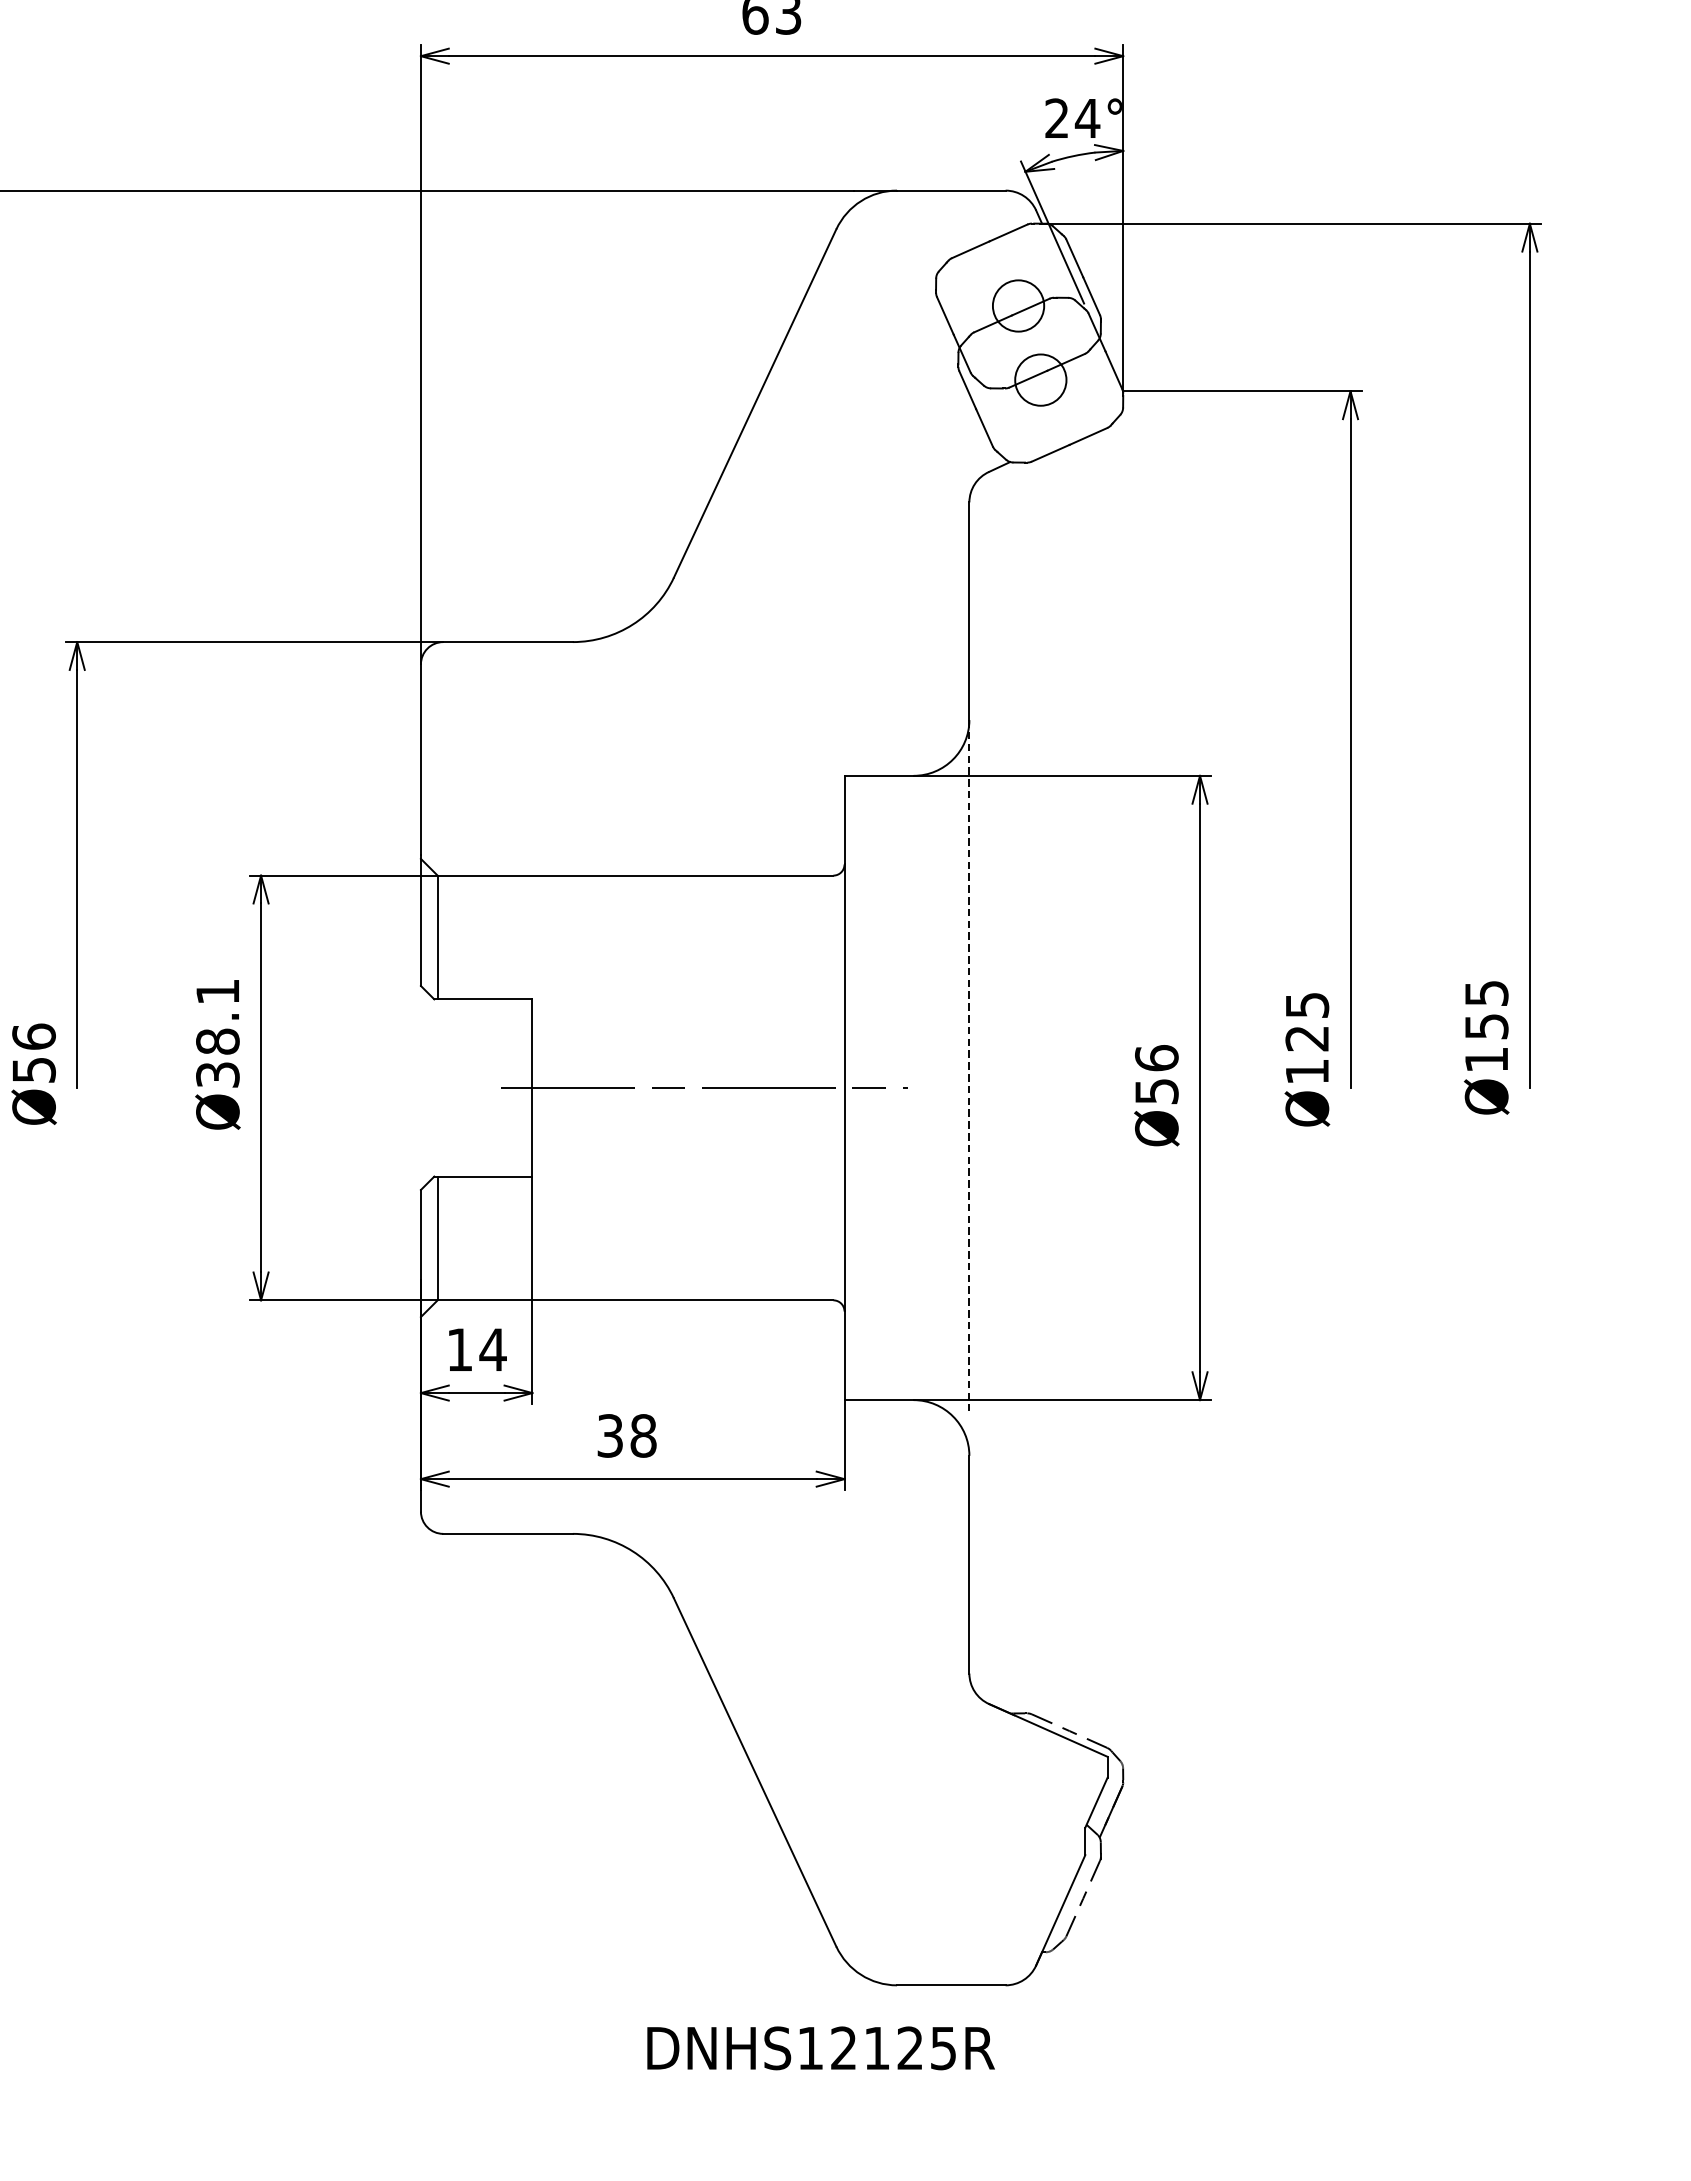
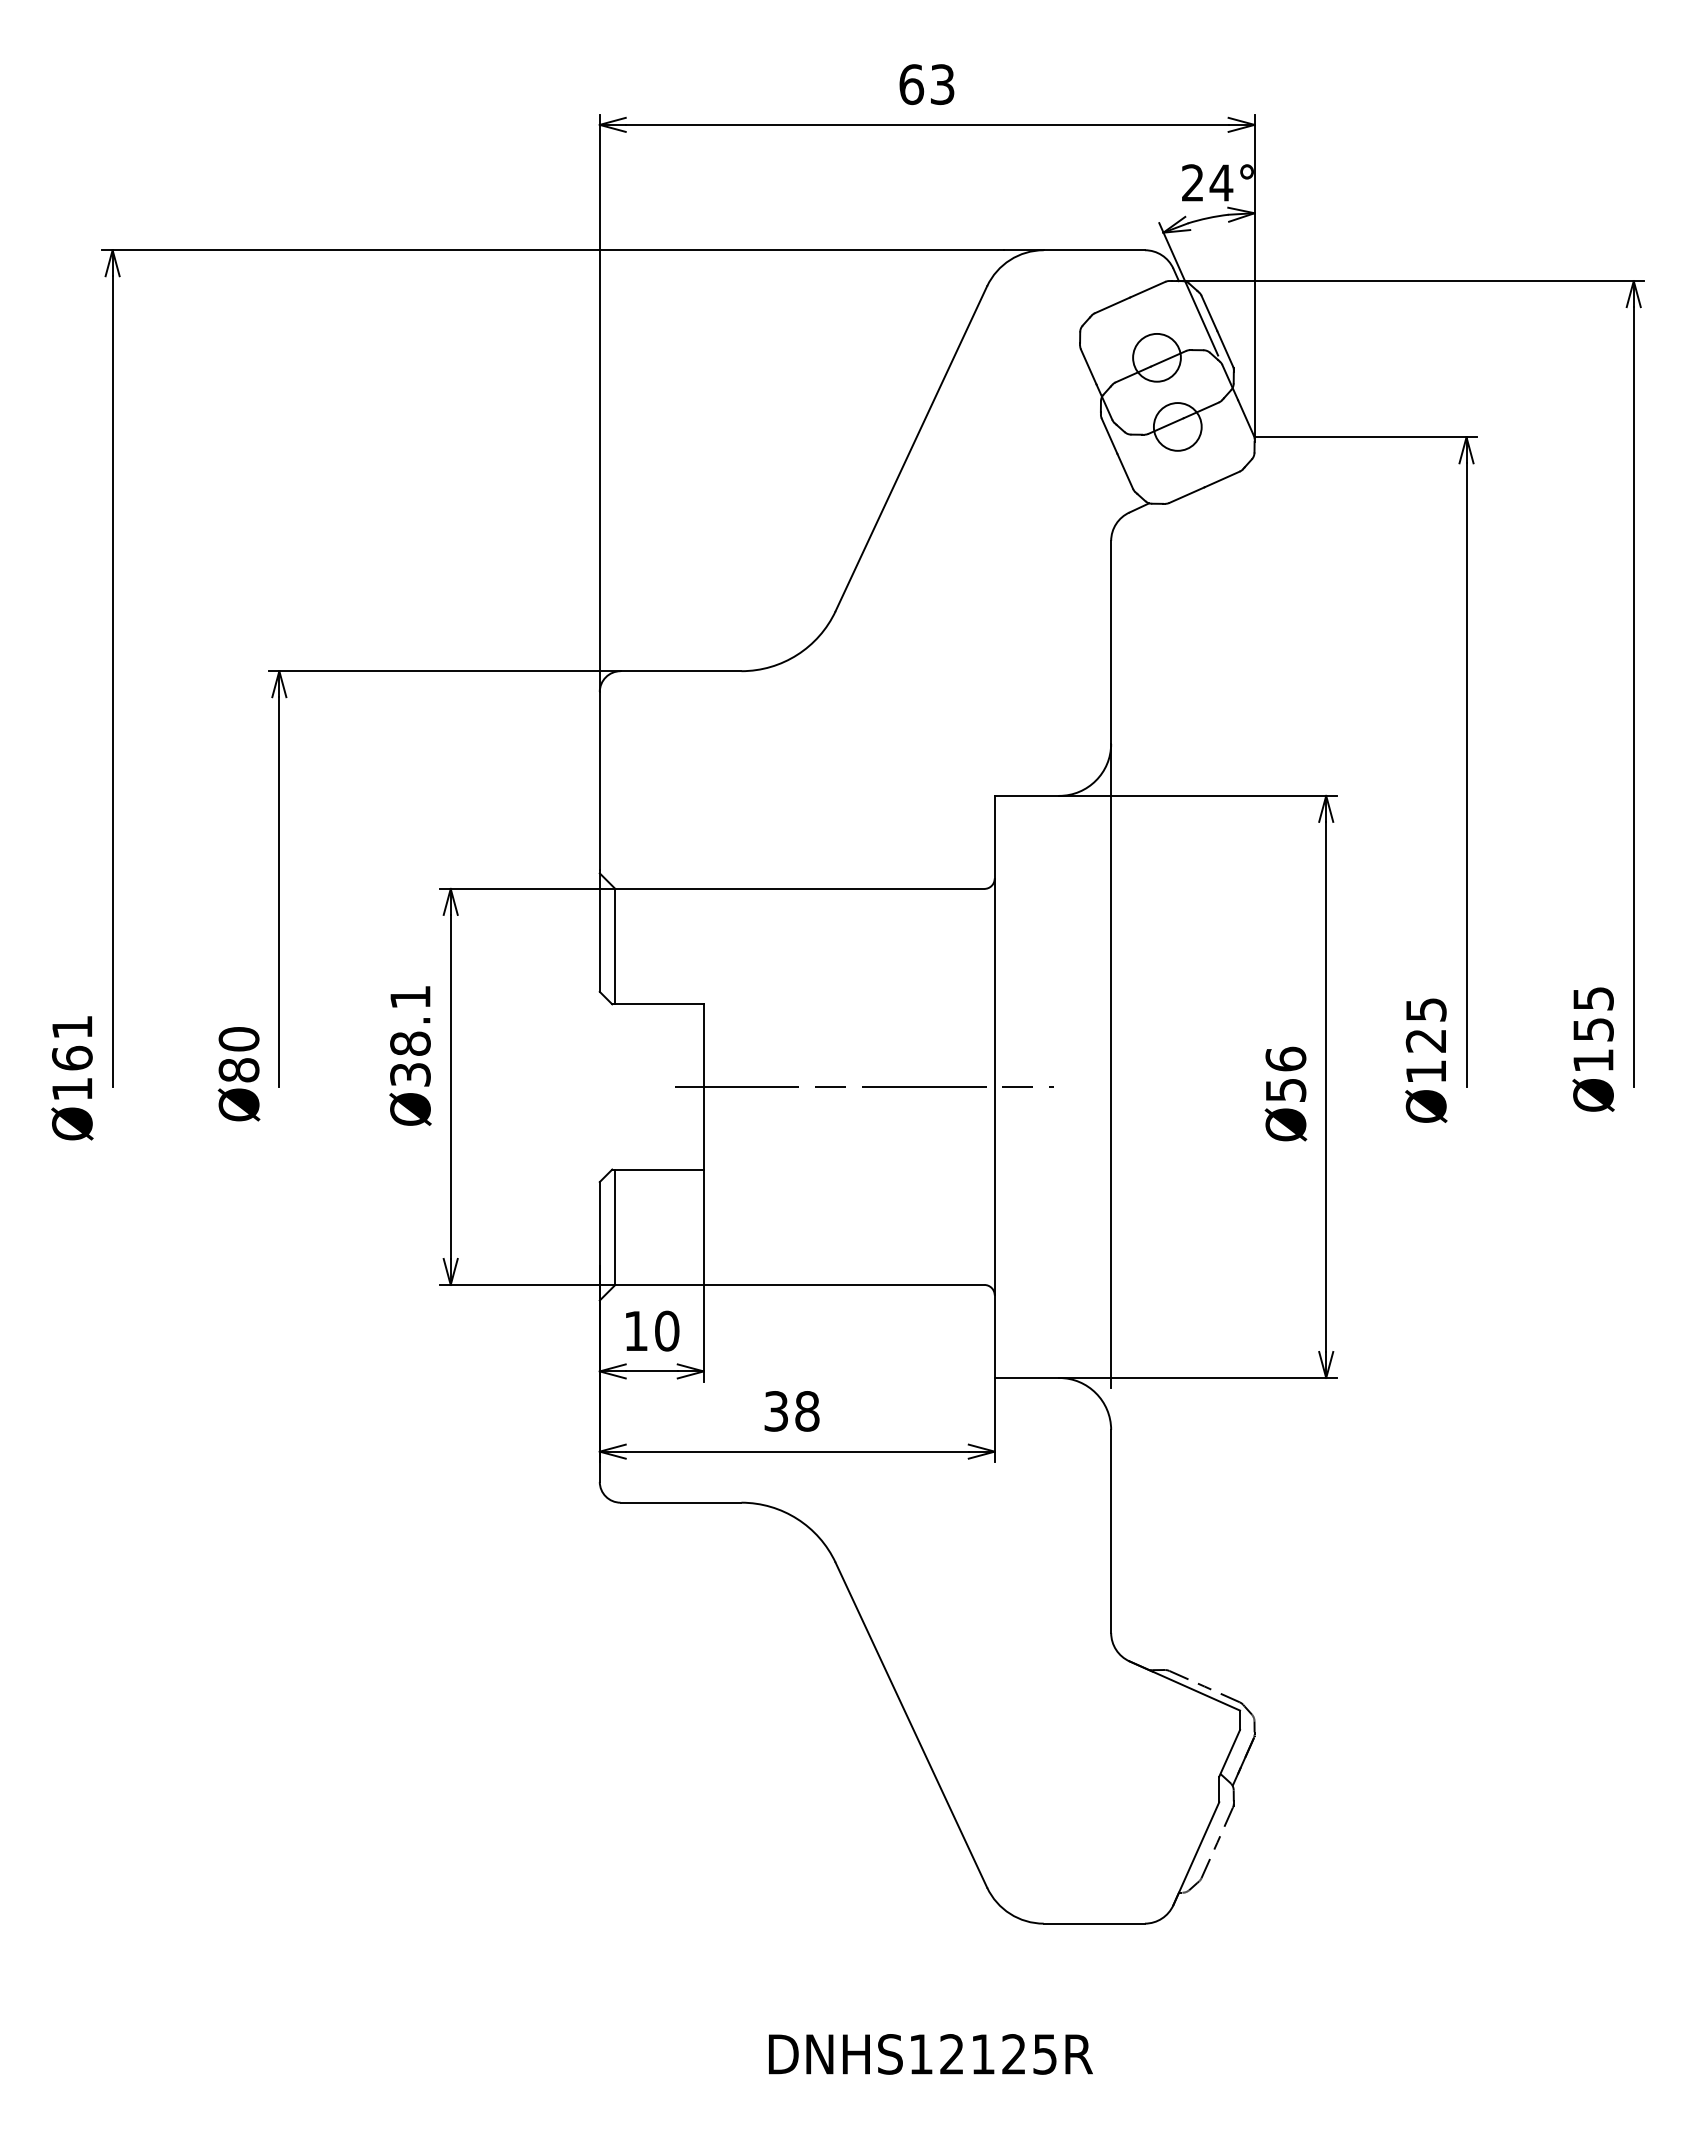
text: (33, 1053) -> (238, 1054), Ø56 -> Ø80
line: (969, 1066) -> (1111, 1066), dashed -> solid
text: (492, 1349) -> (666, 1330), 14 -> 10
text: (820, 2048) -> (930, 2054), moved

